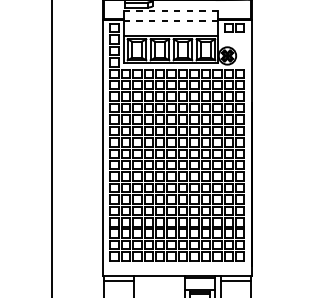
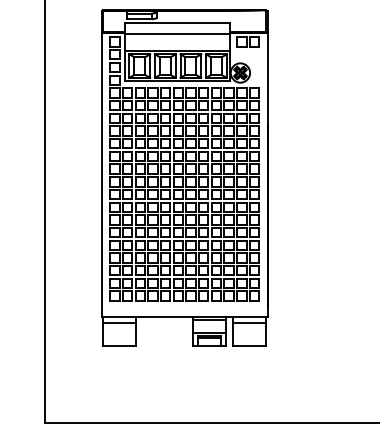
line: (170, 11) -> (177, 23), dashed -> solid
line: (170, 21) -> (177, 34), dashed -> solid

